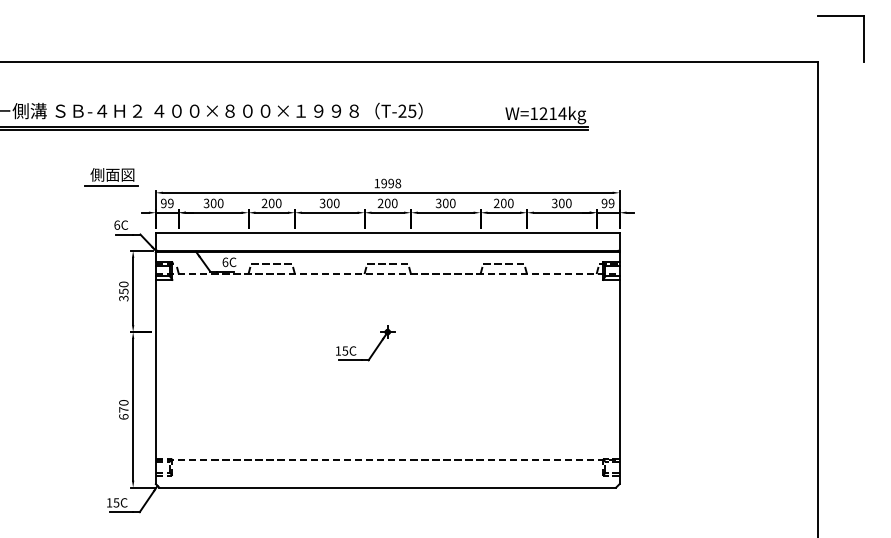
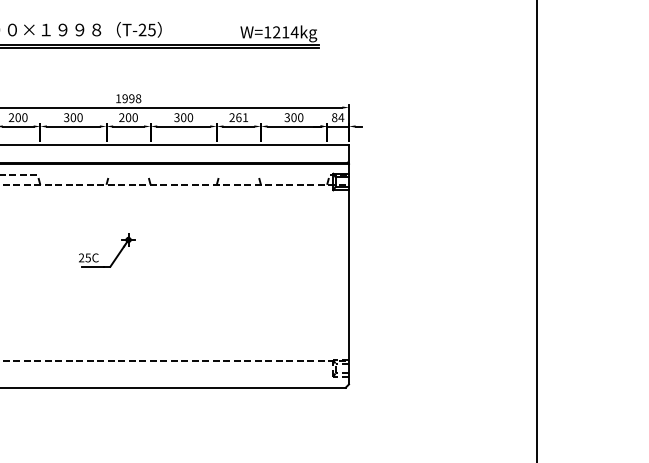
text: (507, 203) -> (242, 117), 200 -> 261
text: (607, 203) -> (337, 117), 99 -> 84
line: (387, 263) -> (128, 174), removed
line: (503, 263) -> (238, 174), removed
text: (338, 350) -> (81, 257), 15C -> 25C

